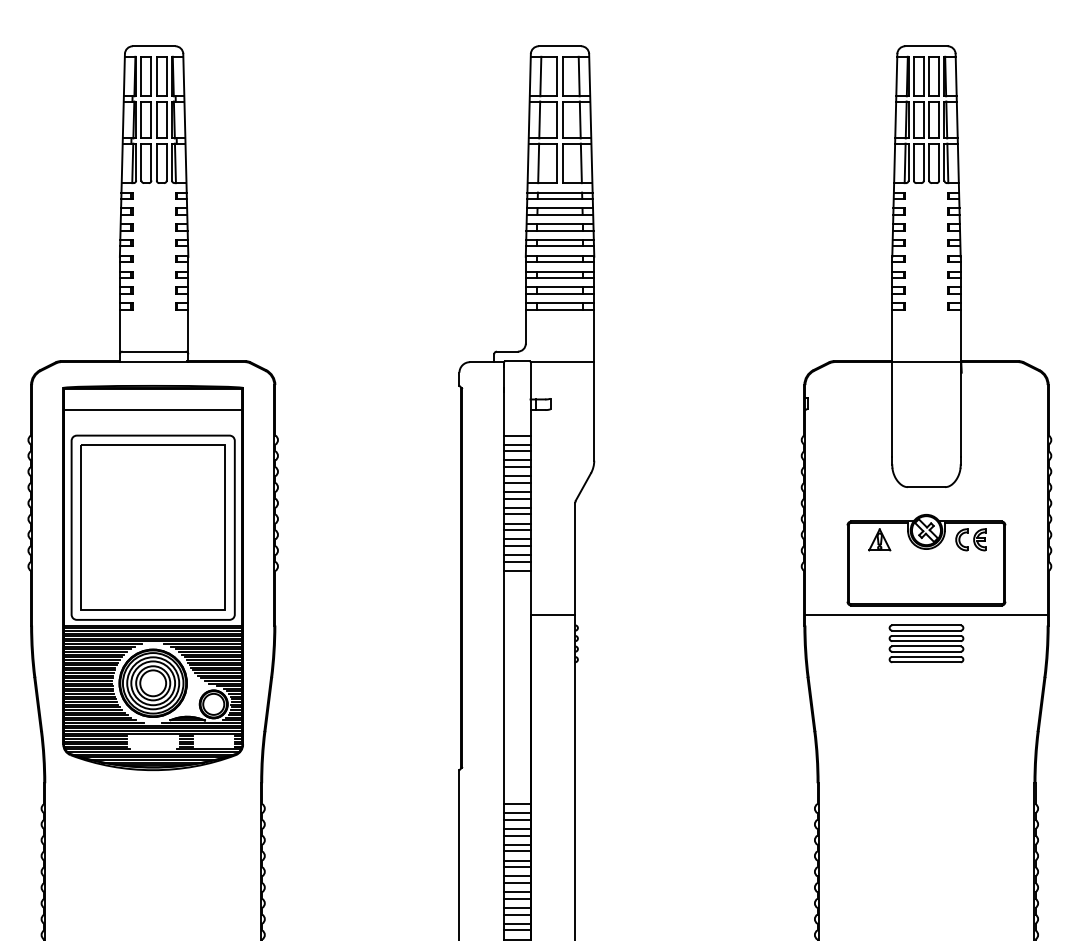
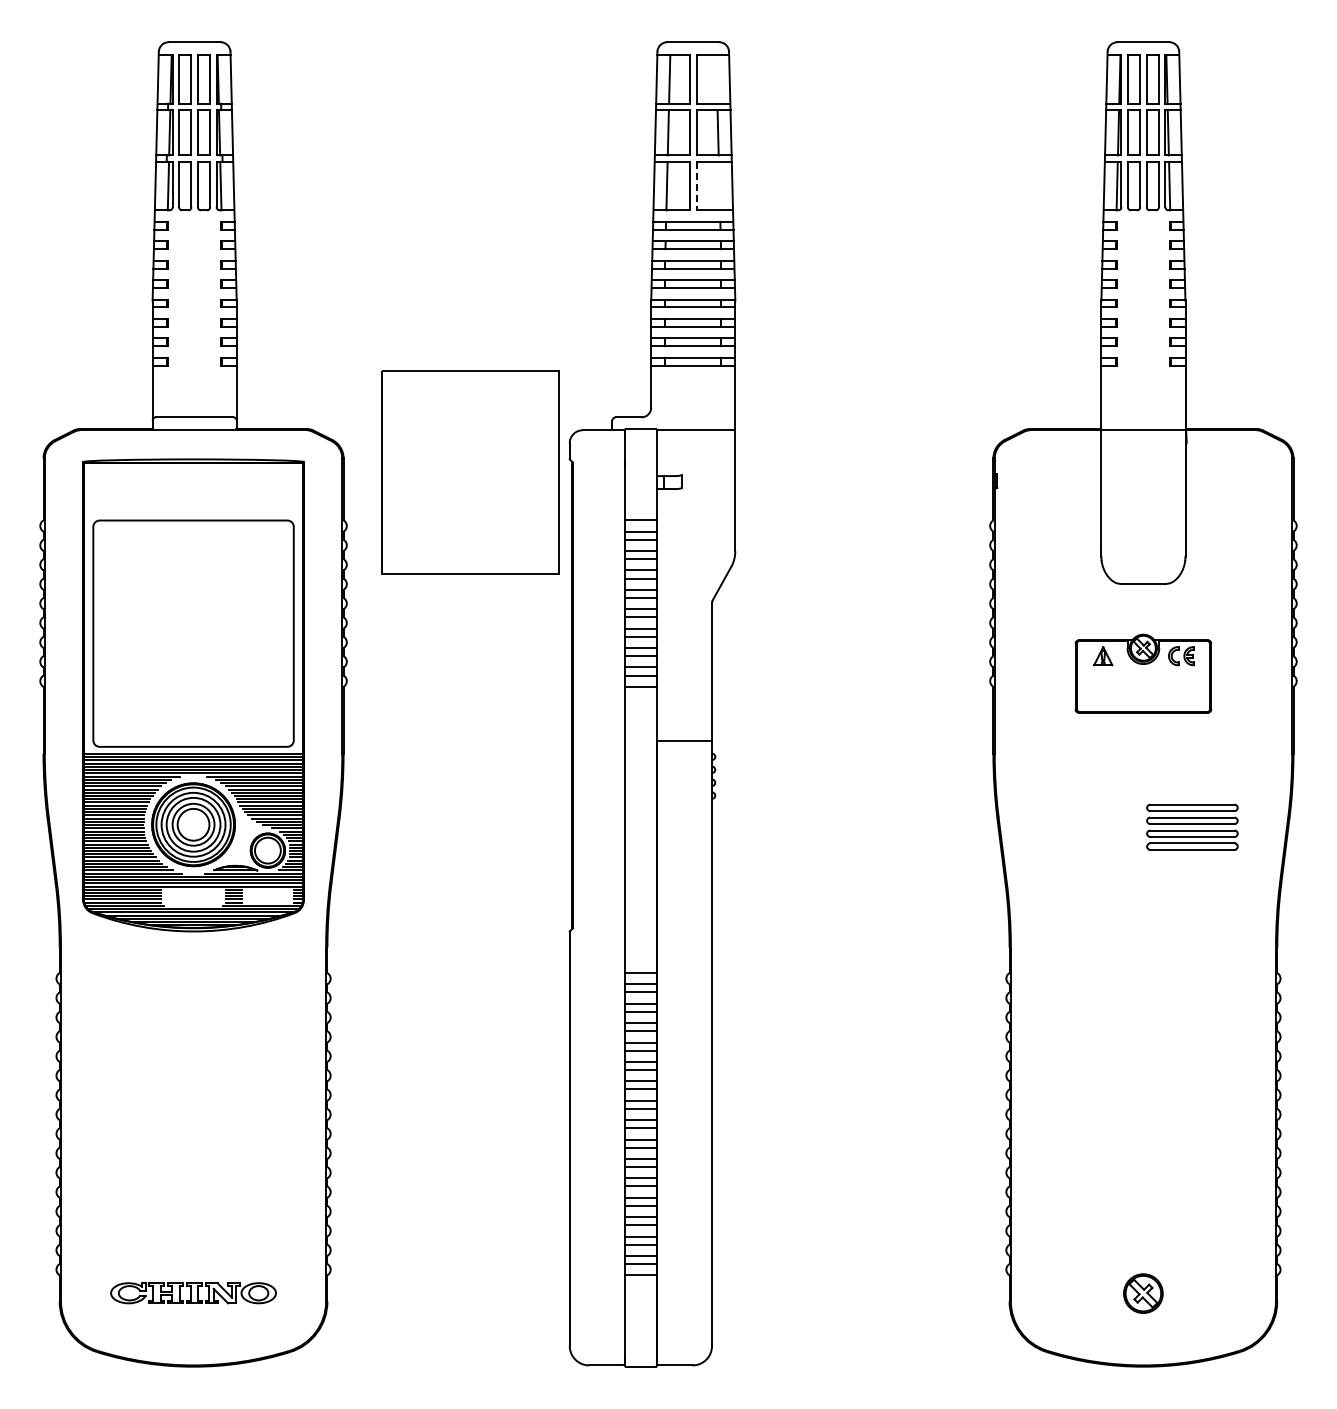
line: (578, 76) -> (716, 79), removed
line: (581, 162) -> (719, 185), removed
line: (562, 163) -> (696, 186), solid -> dashed
line: (153, 409) -> (193, 488), removed
part: (153, 527) -> (470, 472), moved
part: (926, 560) -> (1143, 673), size x0.7
line: (926, 614) -> (1143, 740), removed
part: (926, 643) -> (1192, 826), moved

